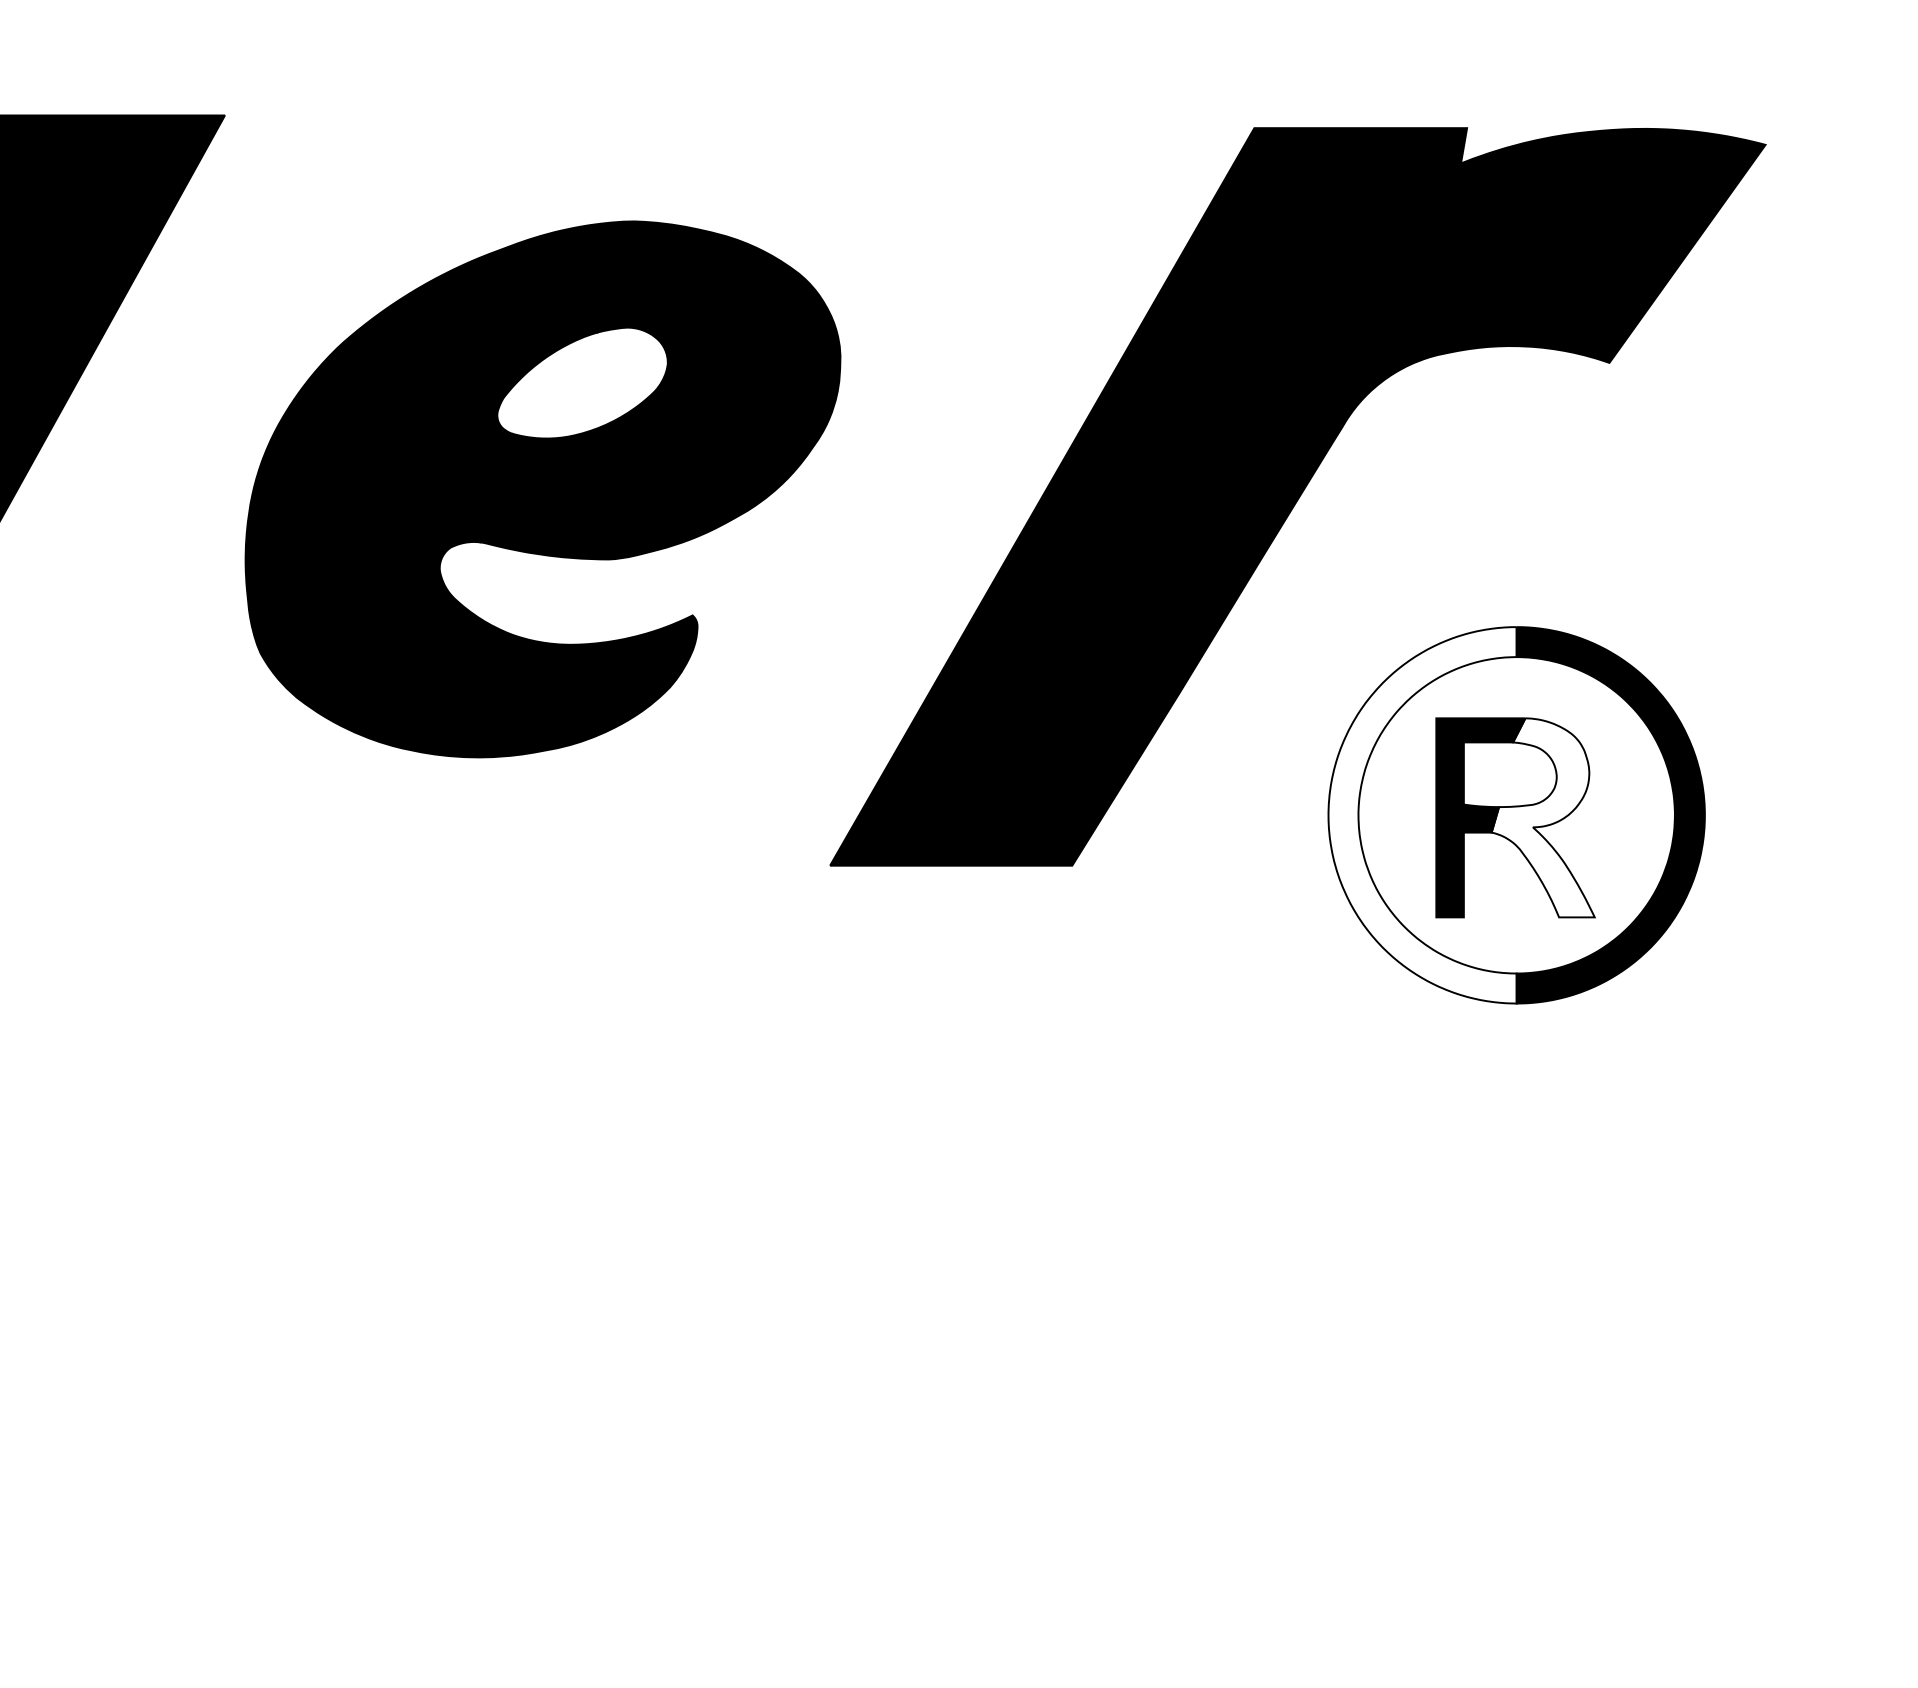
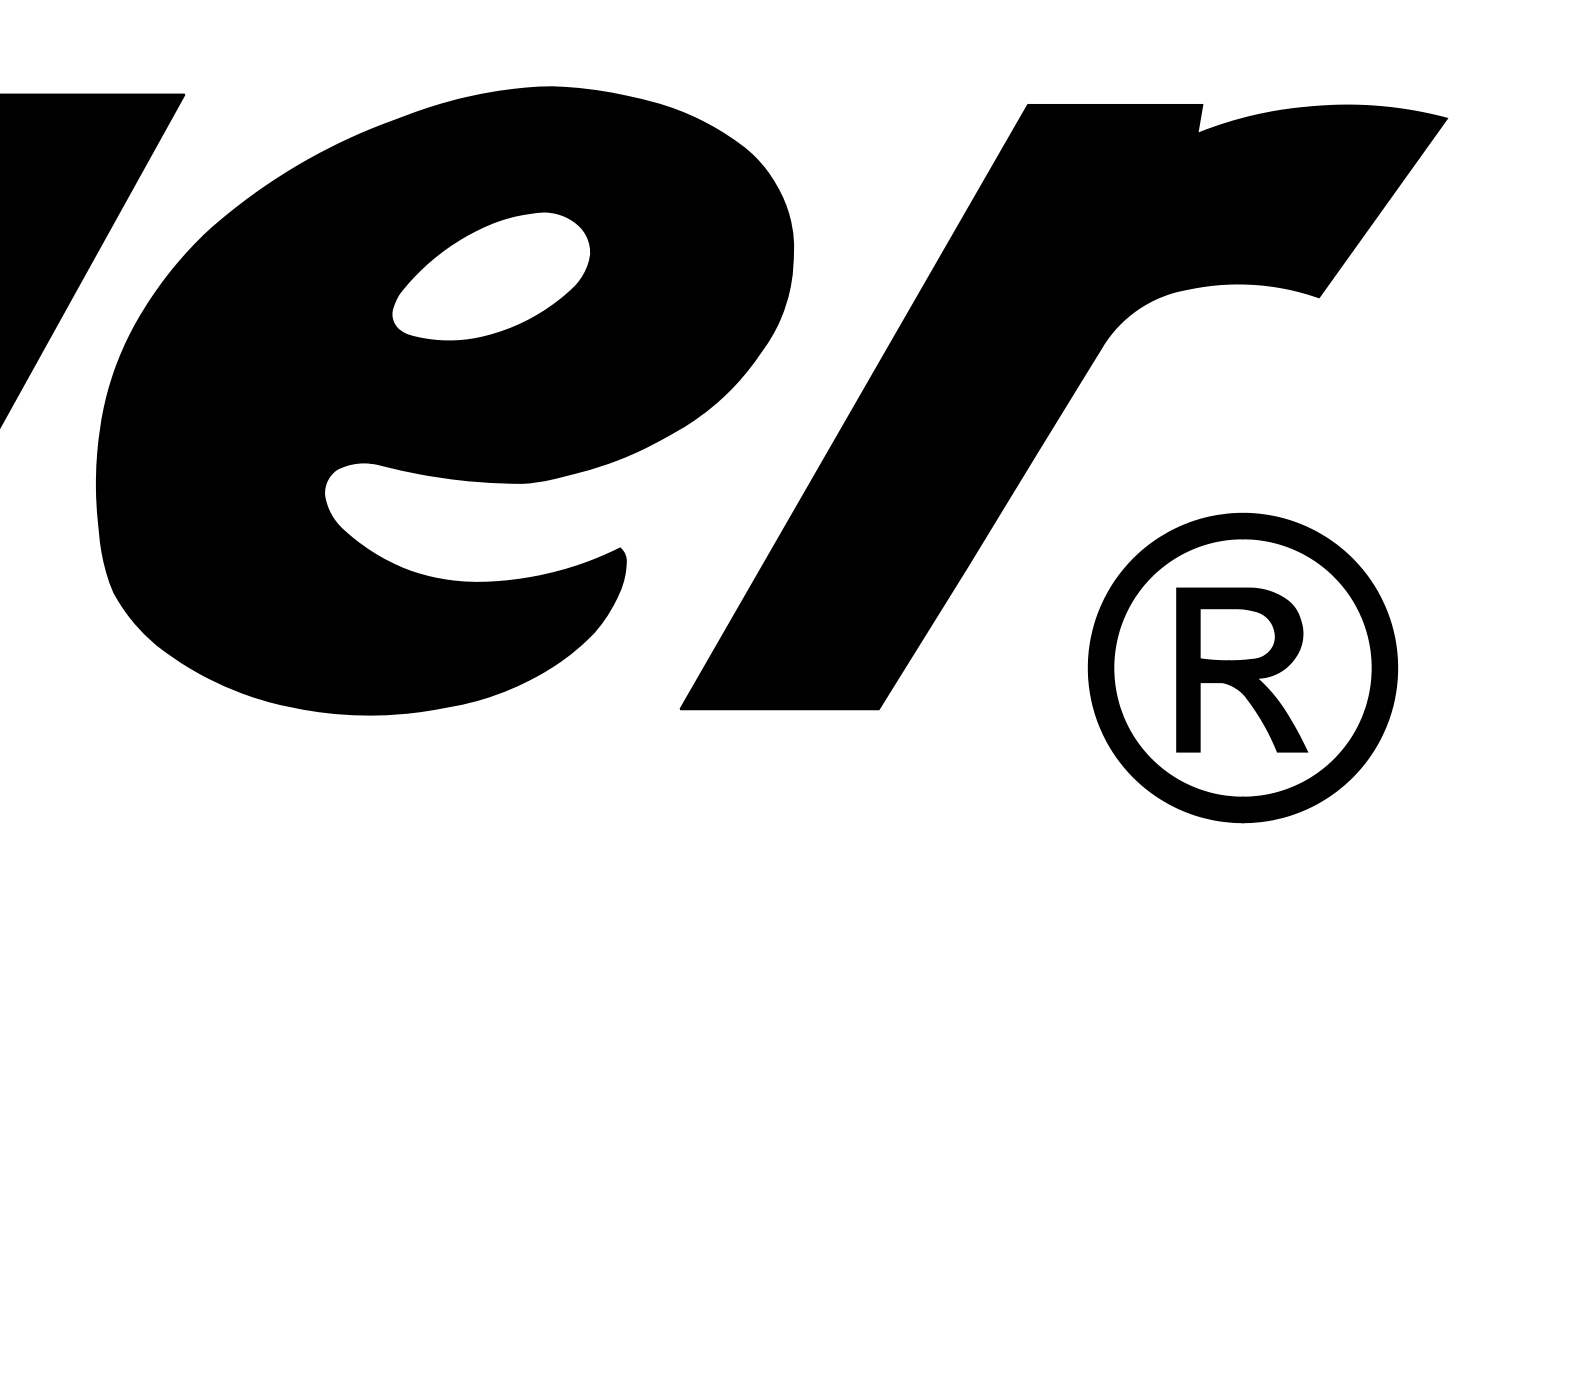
part: (543, 488) -> (445, 400), size x1.43
fill: (1422, 814) -> (1165, 667), added
fill: (1542, 817) -> (1264, 669), added

